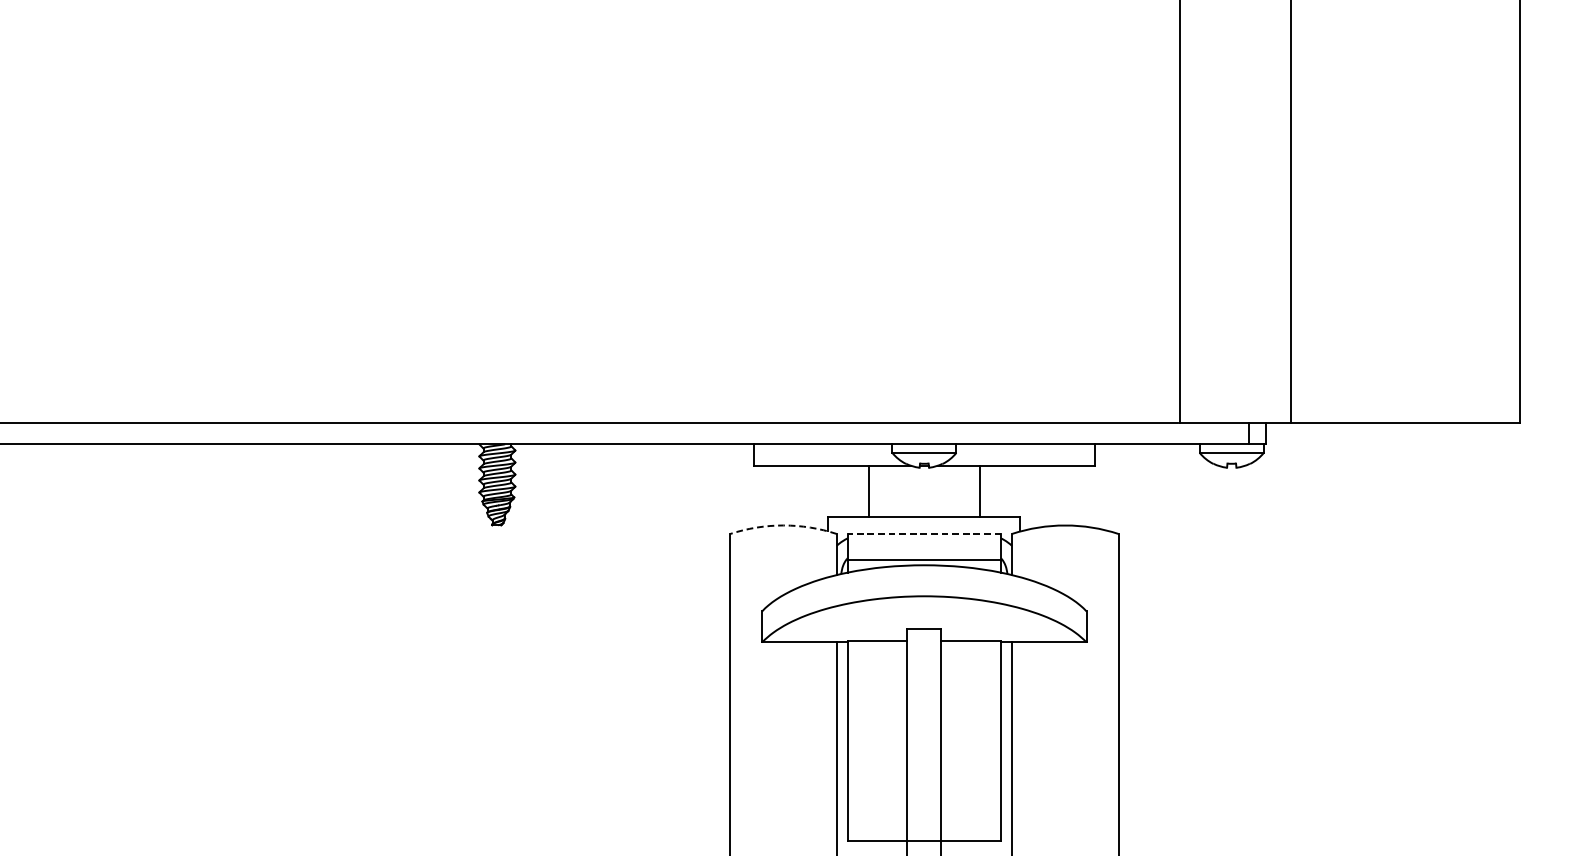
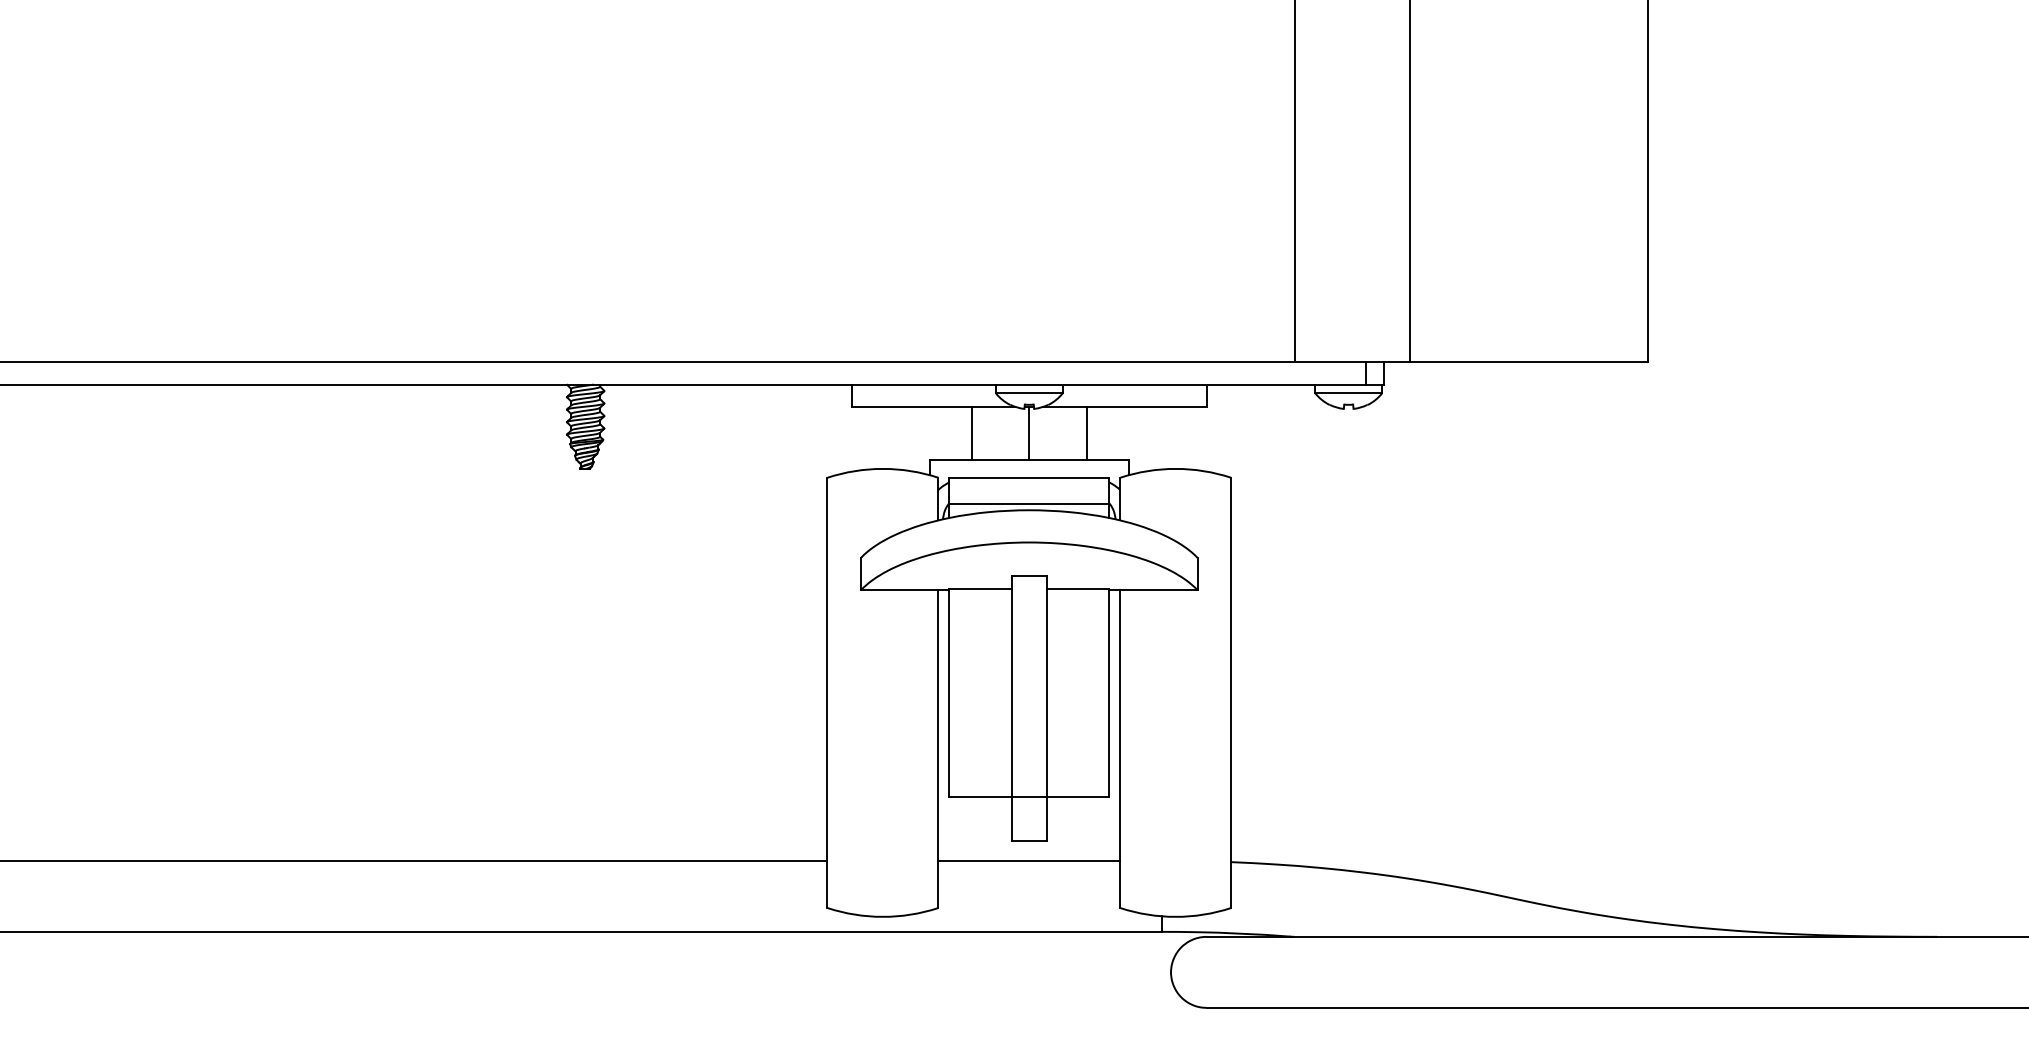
line: (924, 490) -> (1029, 432), added
arc: (783, 525) -> (882, 468), dashed -> solid
line: (924, 533) -> (1029, 477), dashed -> solid

